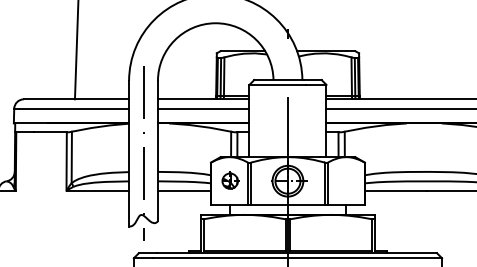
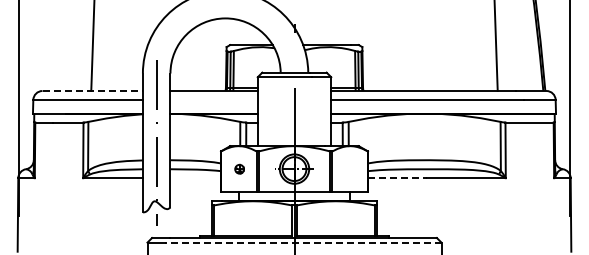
line: (77, 99) -> (93, 91), solid -> dashed
line: (203, 108) -> (213, 99), removed
part: (230, 181) -> (239, 169), size x0.6
line: (184, 191) -> (195, 178), removed
line: (395, 191) -> (397, 178), solid -> dashed
line: (296, 258) -> (302, 242), solid -> dashed

